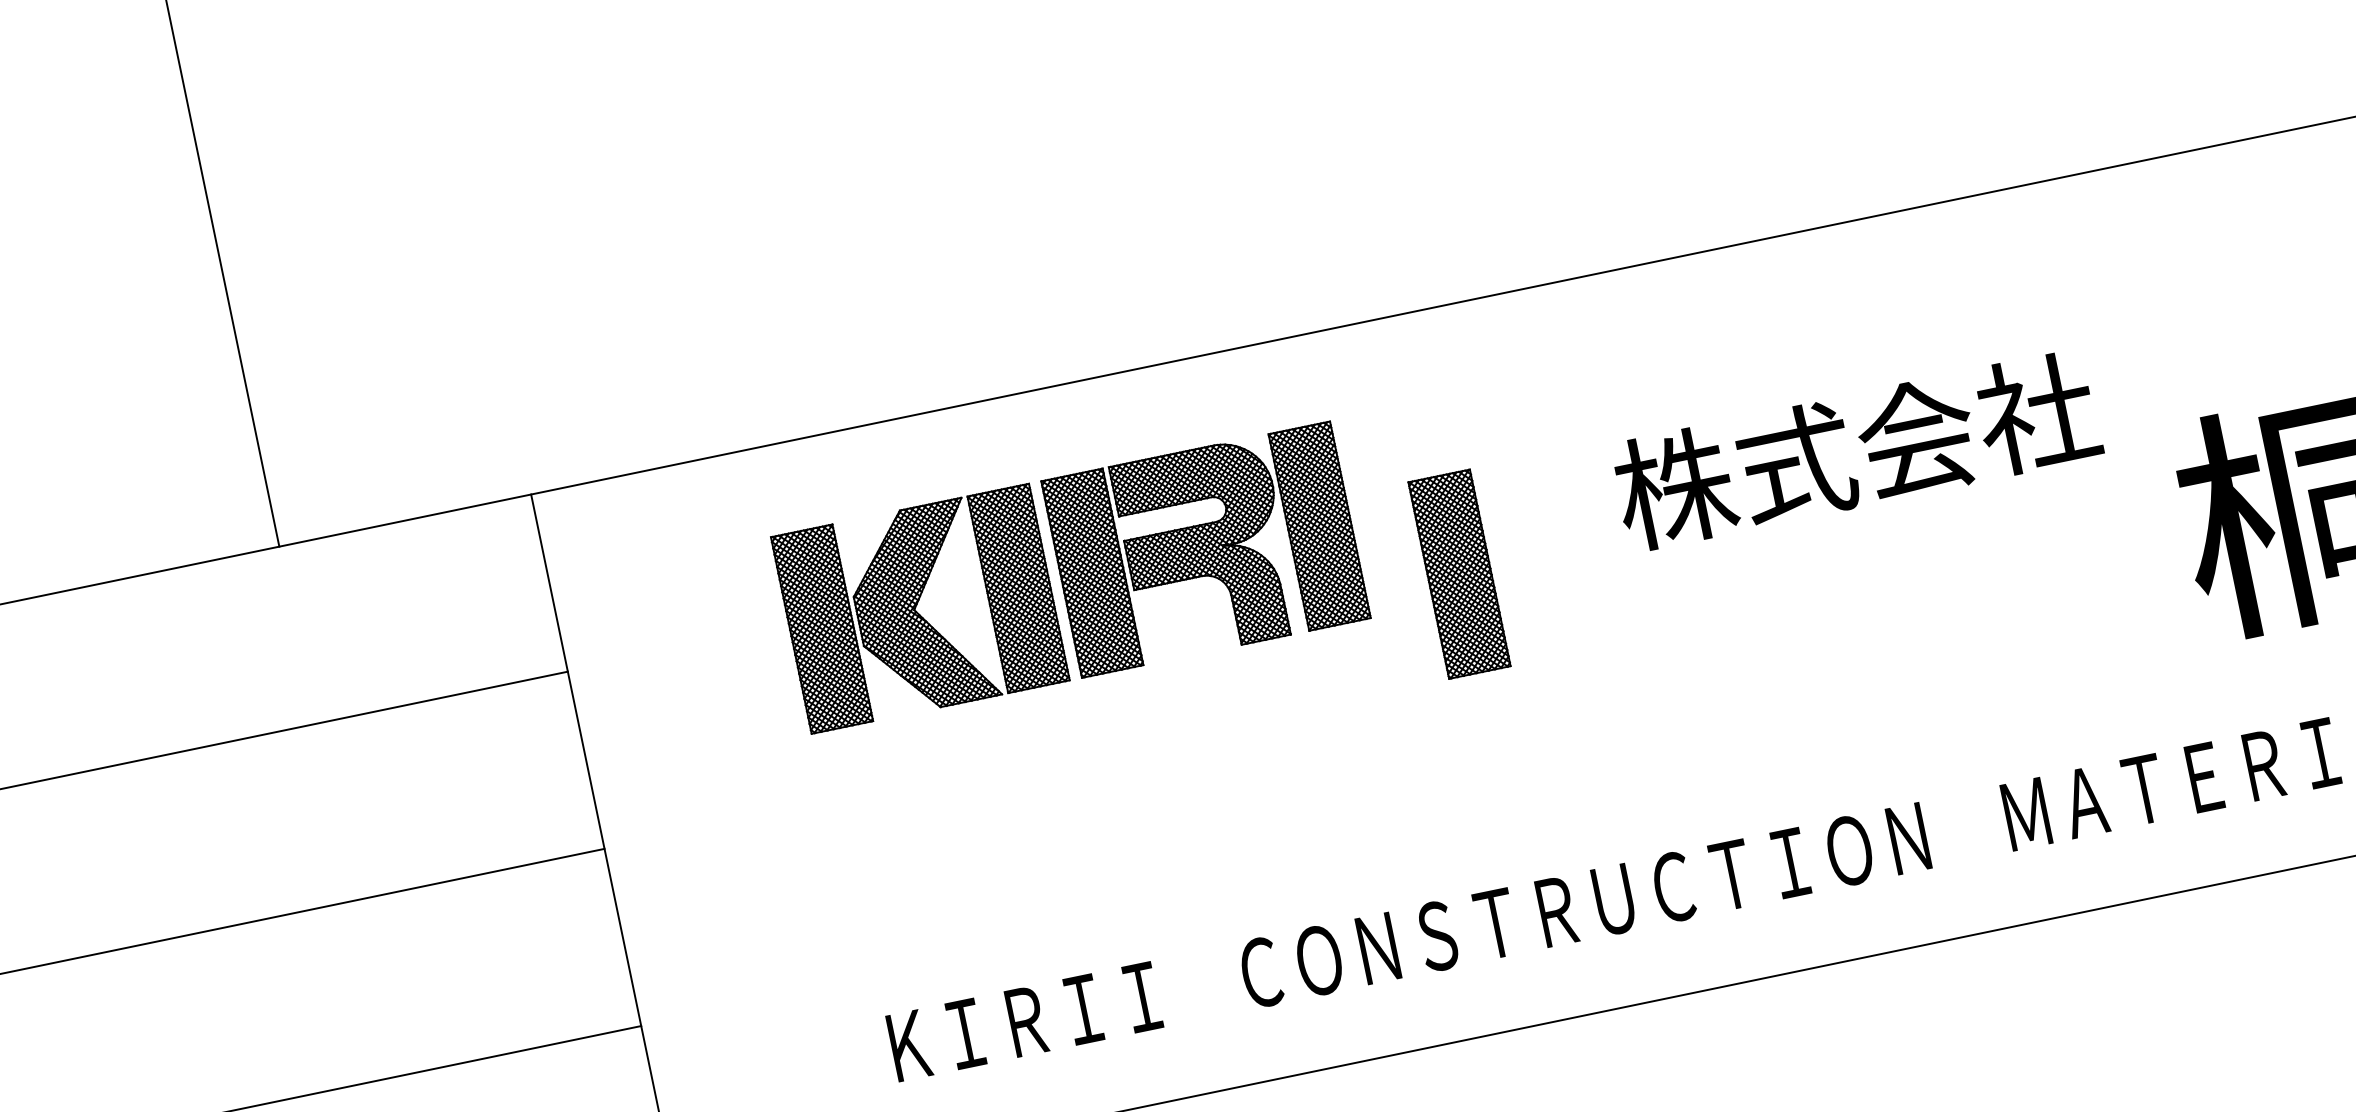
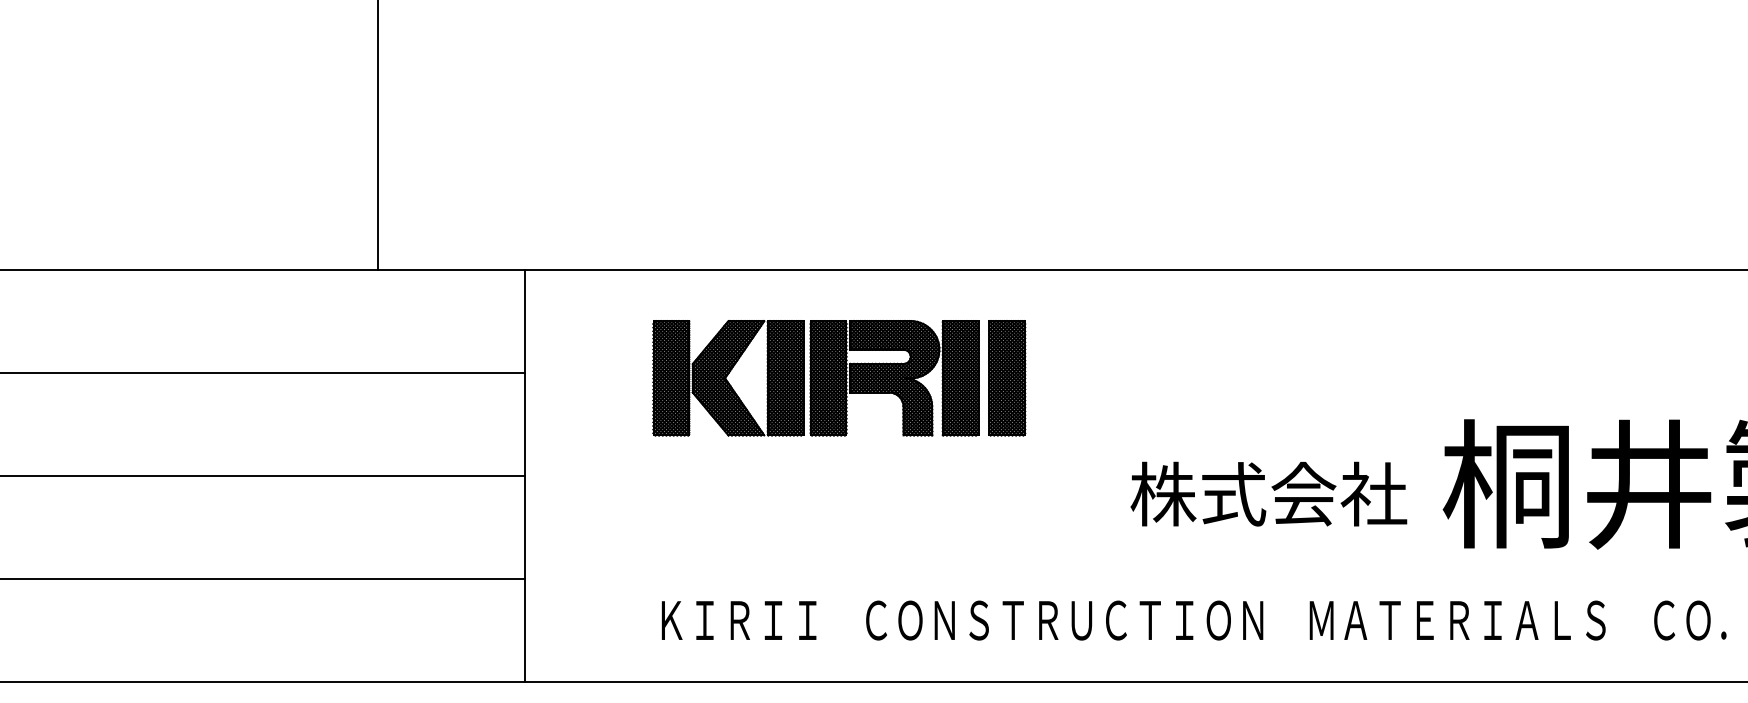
text: (1855, 449) -> (1268, 493), moved
part: (1460, 574) -> (1007, 378), moved

